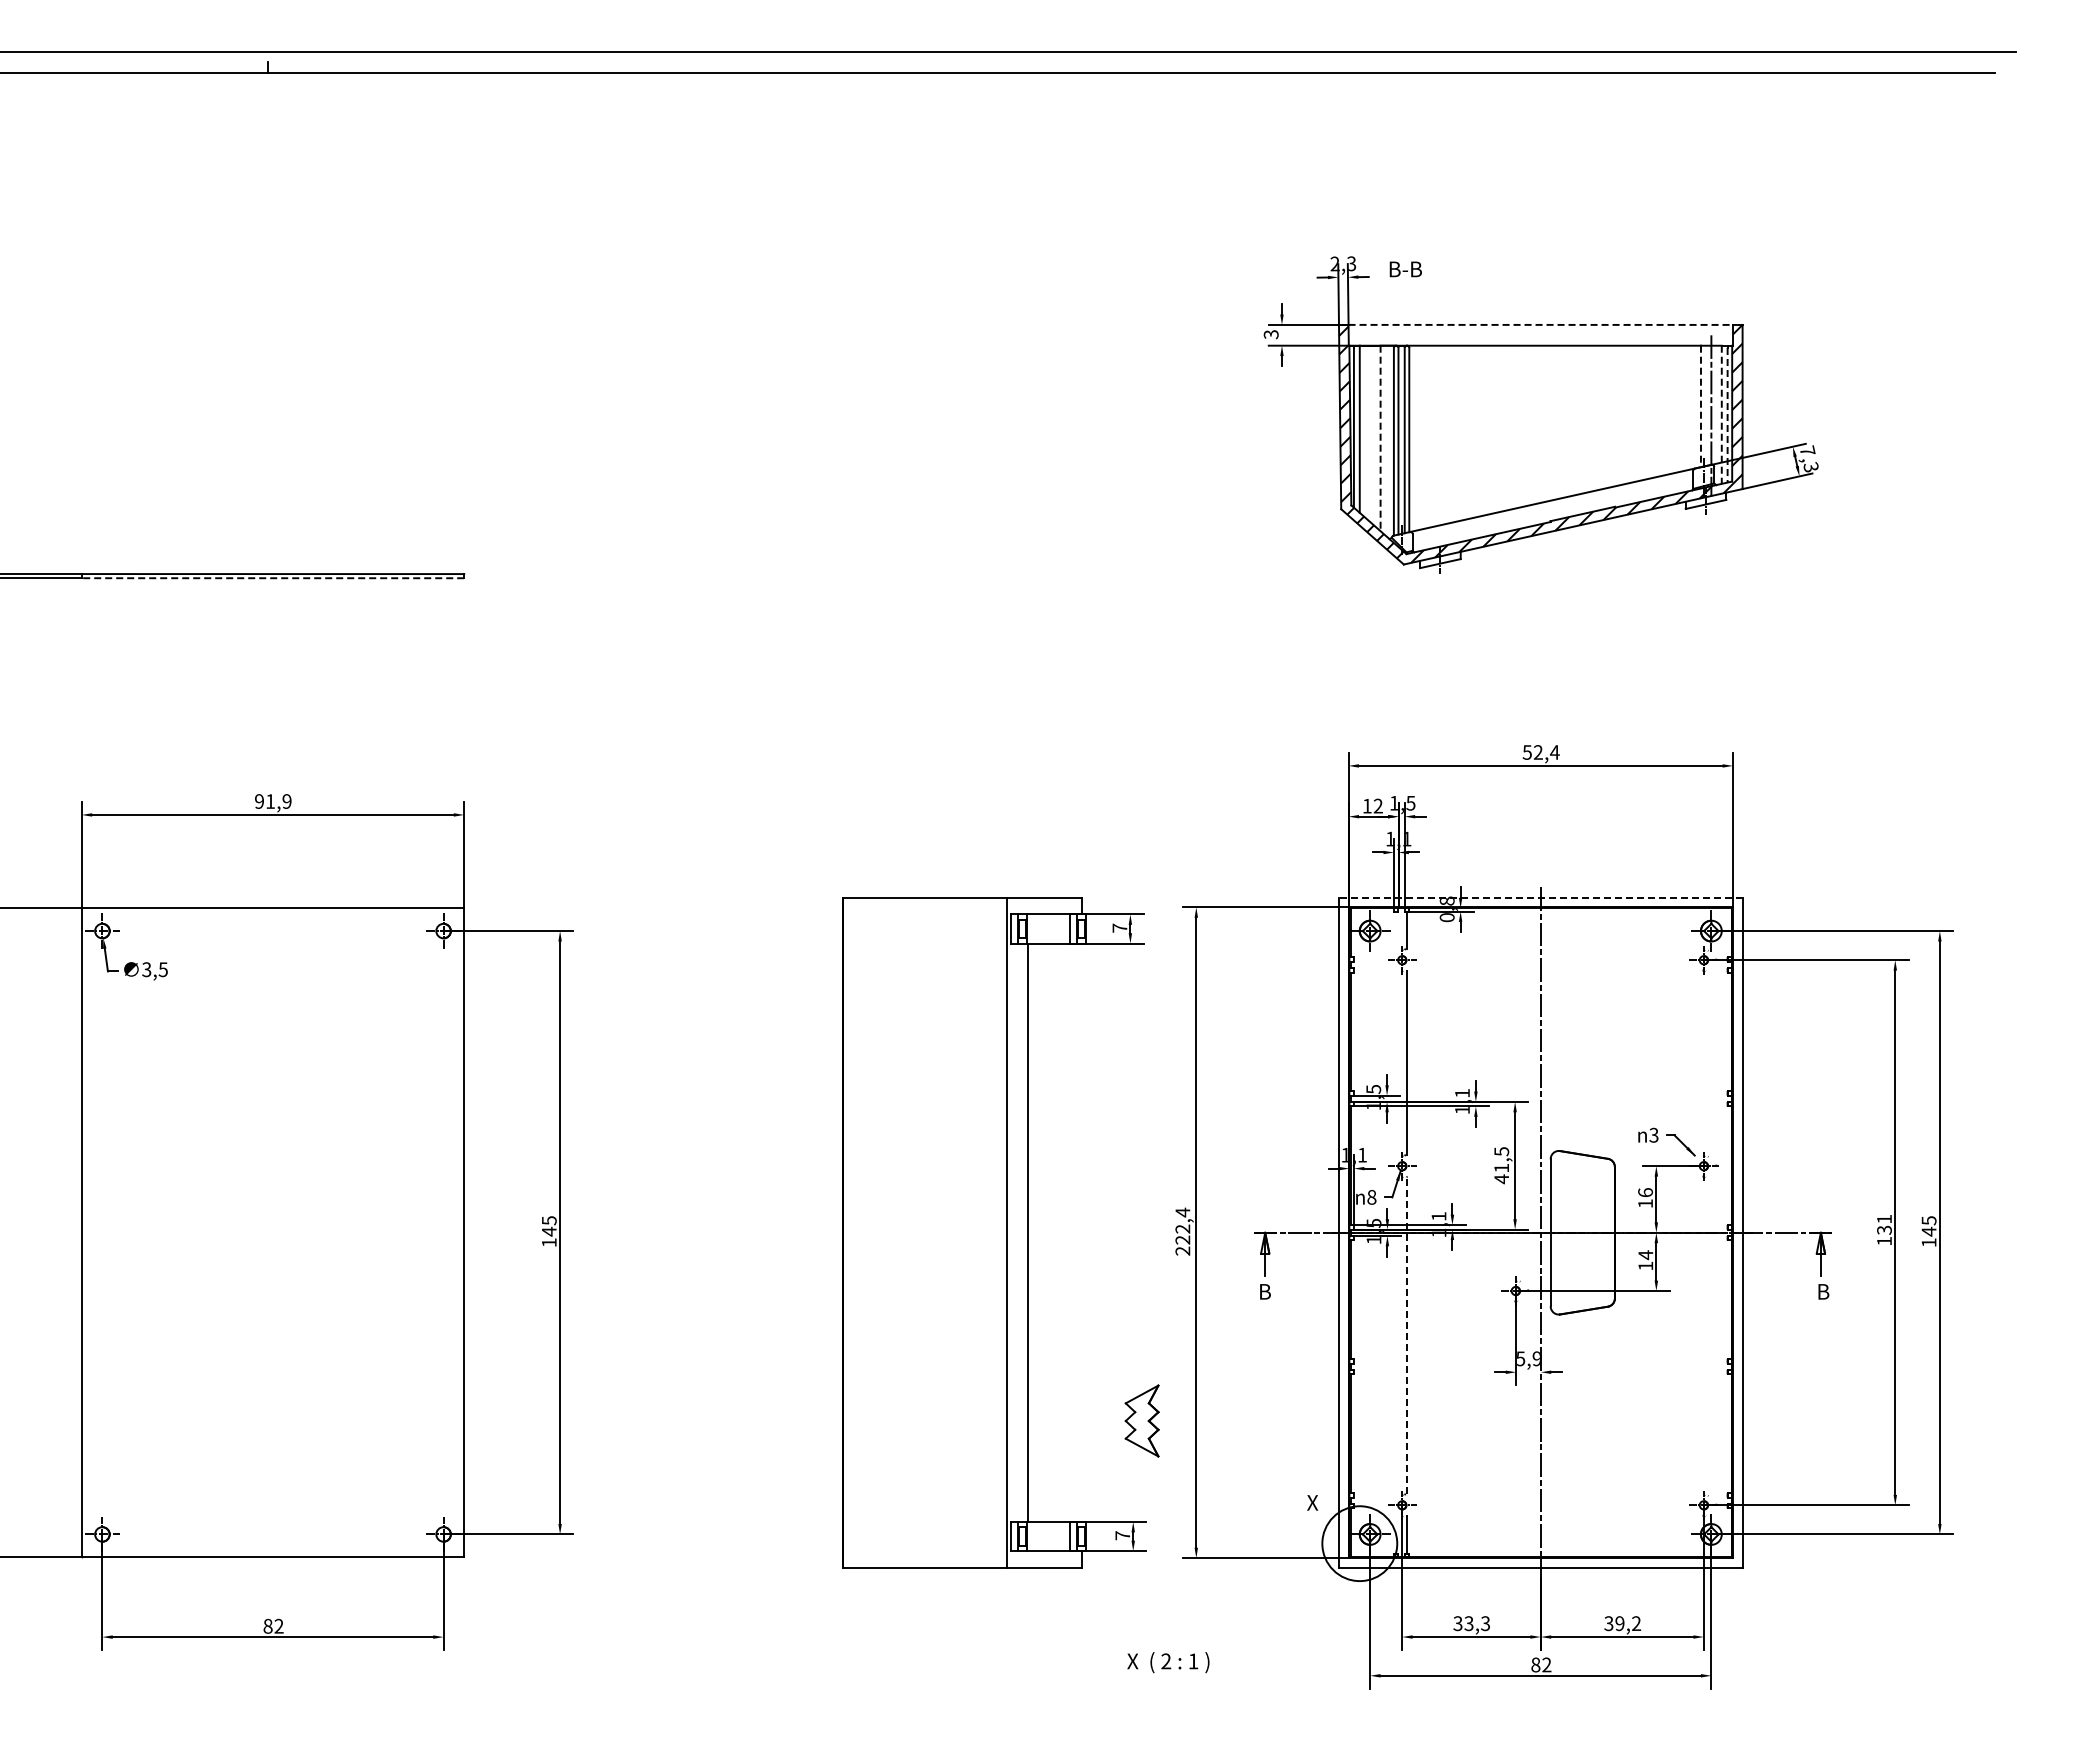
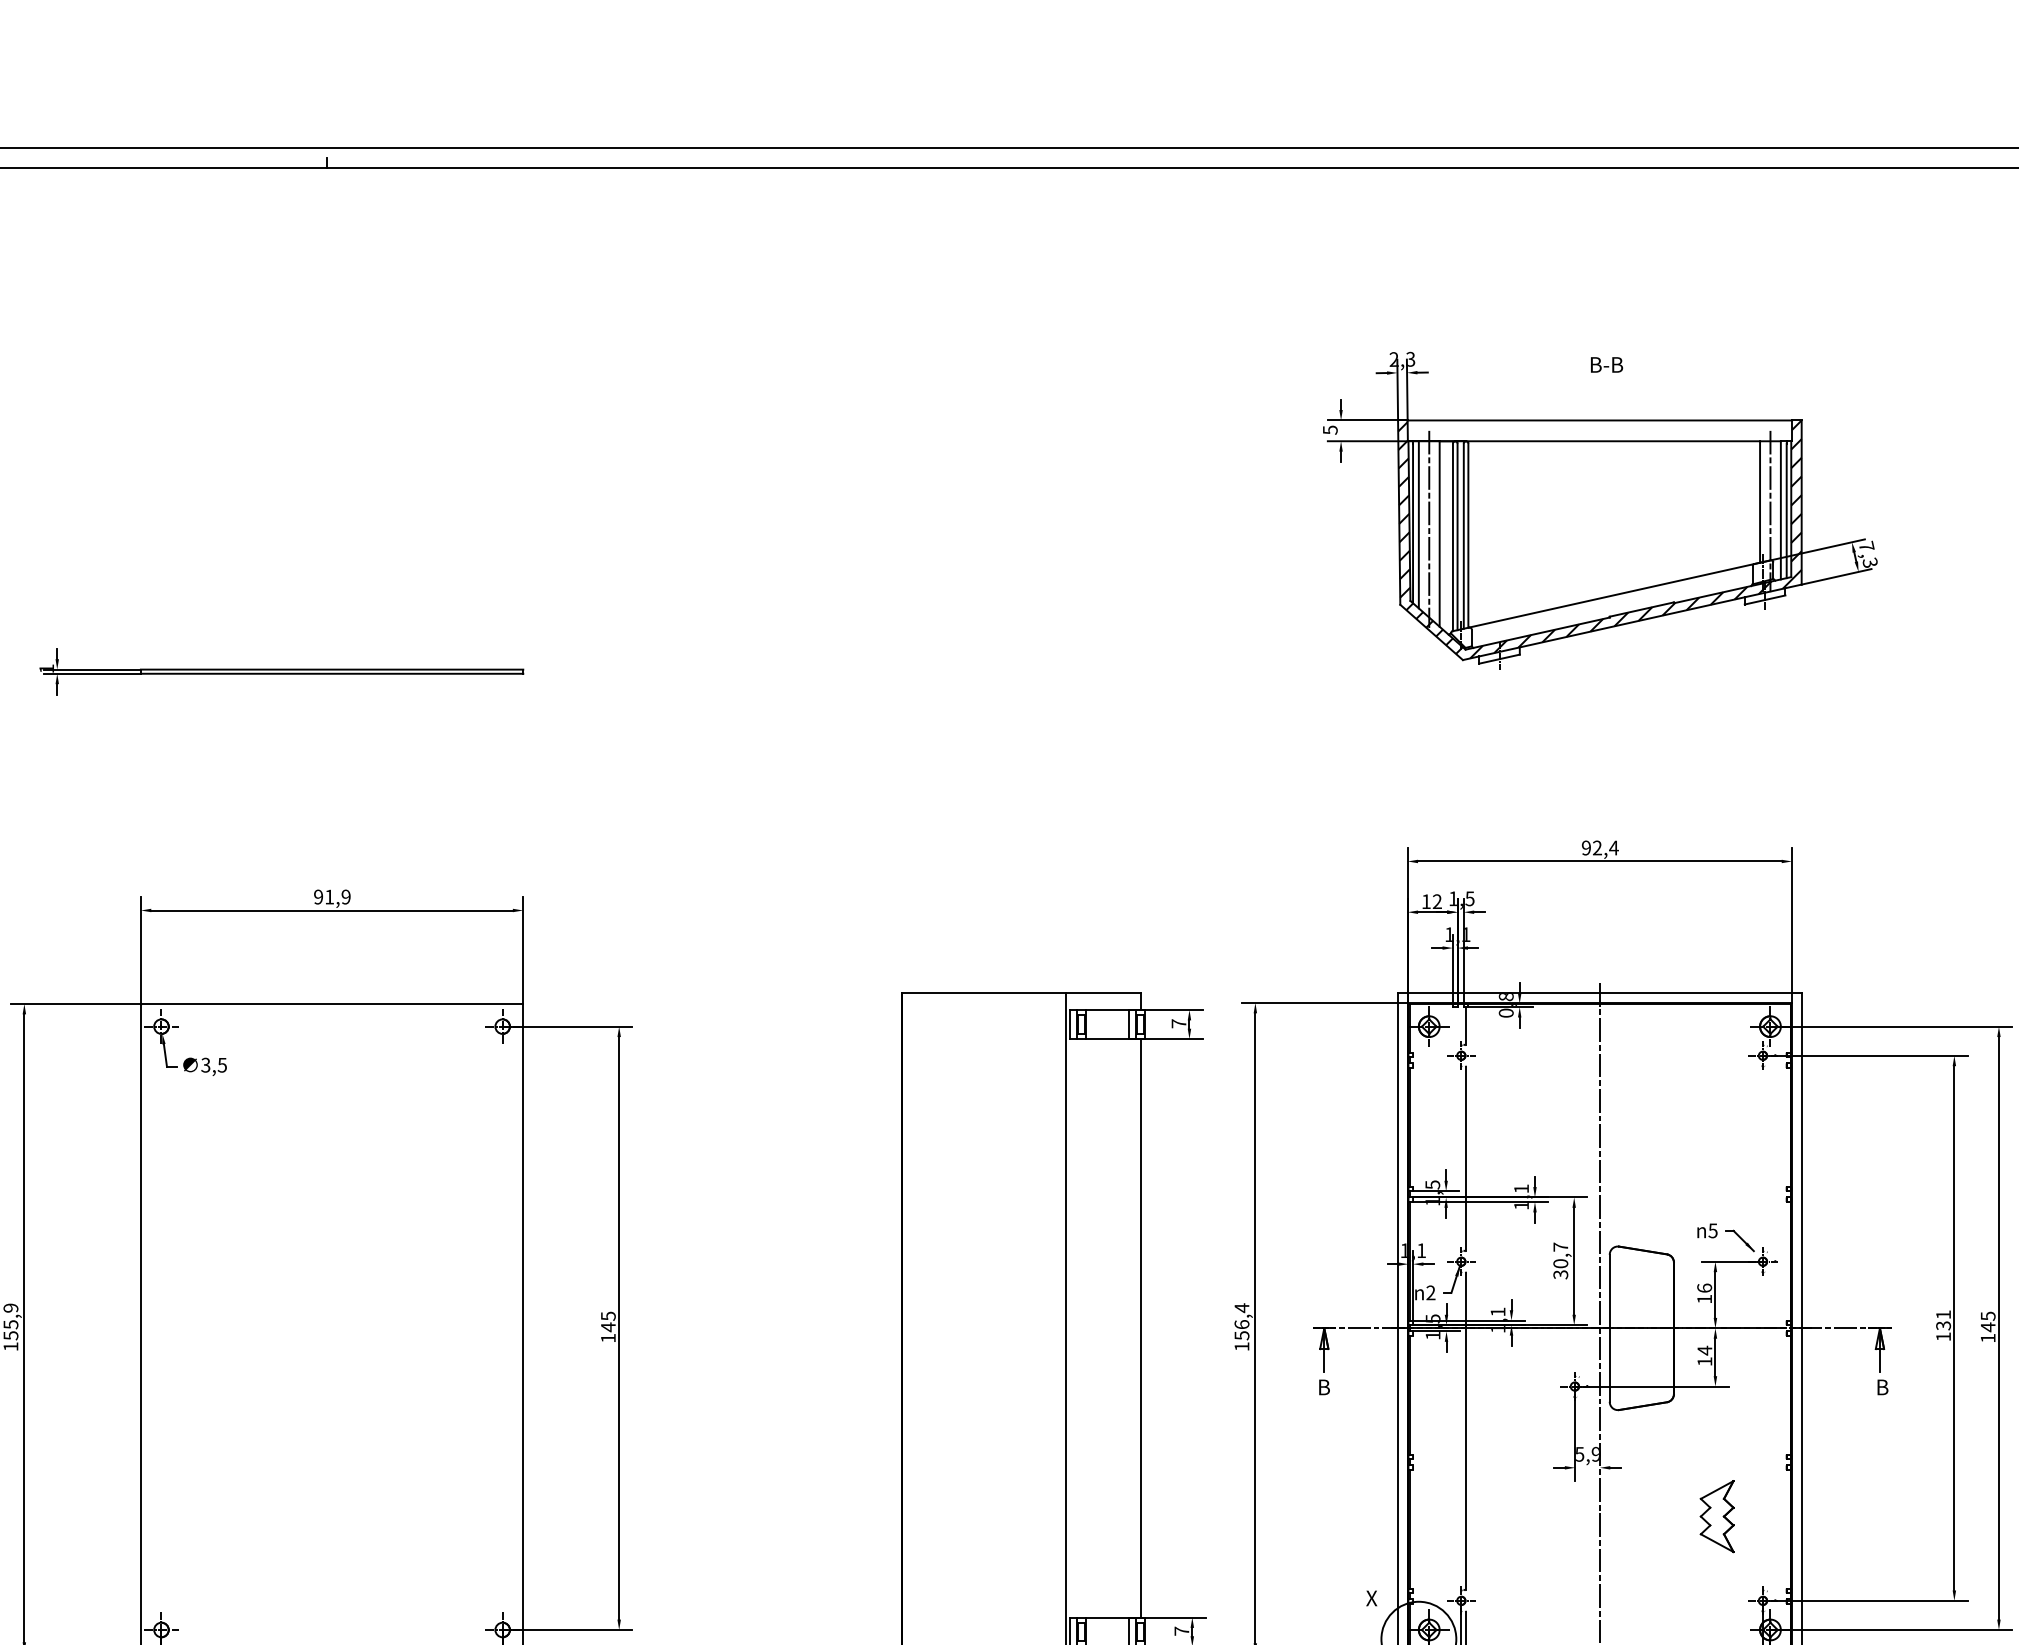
text: (1405, 269) -> (1606, 365), moved
line: (1541, 324) -> (1600, 420), dashed -> solid
text: (1270, 334) -> (1329, 430), 3 -> 5
line: (1700, 406) -> (1759, 502), dashed -> solid
line: (1721, 415) -> (1780, 511), dashed -> solid
line: (1727, 415) -> (1786, 511), dashed -> solid
line: (1370, 433) -> (1429, 529), added
line: (1380, 438) -> (1439, 534), dashed -> solid
line: (272, 578) -> (331, 674), dashed -> solid
text: (1526, 752) -> (1585, 848), 52,4 -> 92,4
line: (1540, 897) -> (1599, 993), dashed -> solid
text: (1654, 1134) -> (1713, 1230), 3 -> 5
text: (1501, 1165) -> (1560, 1261), 41,5 -> 30,7
text: (1371, 1197) -> (1430, 1293), 8 -> 2
line: (1028, 1232) -> (1141, 1328), moved
text: (1182, 1239) -> (1241, 1335), 222,4 -> 156,4
line: (1406, 1335) -> (1465, 1431), dashed -> solid
part: (1141, 1420) -> (1716, 1516), moved

